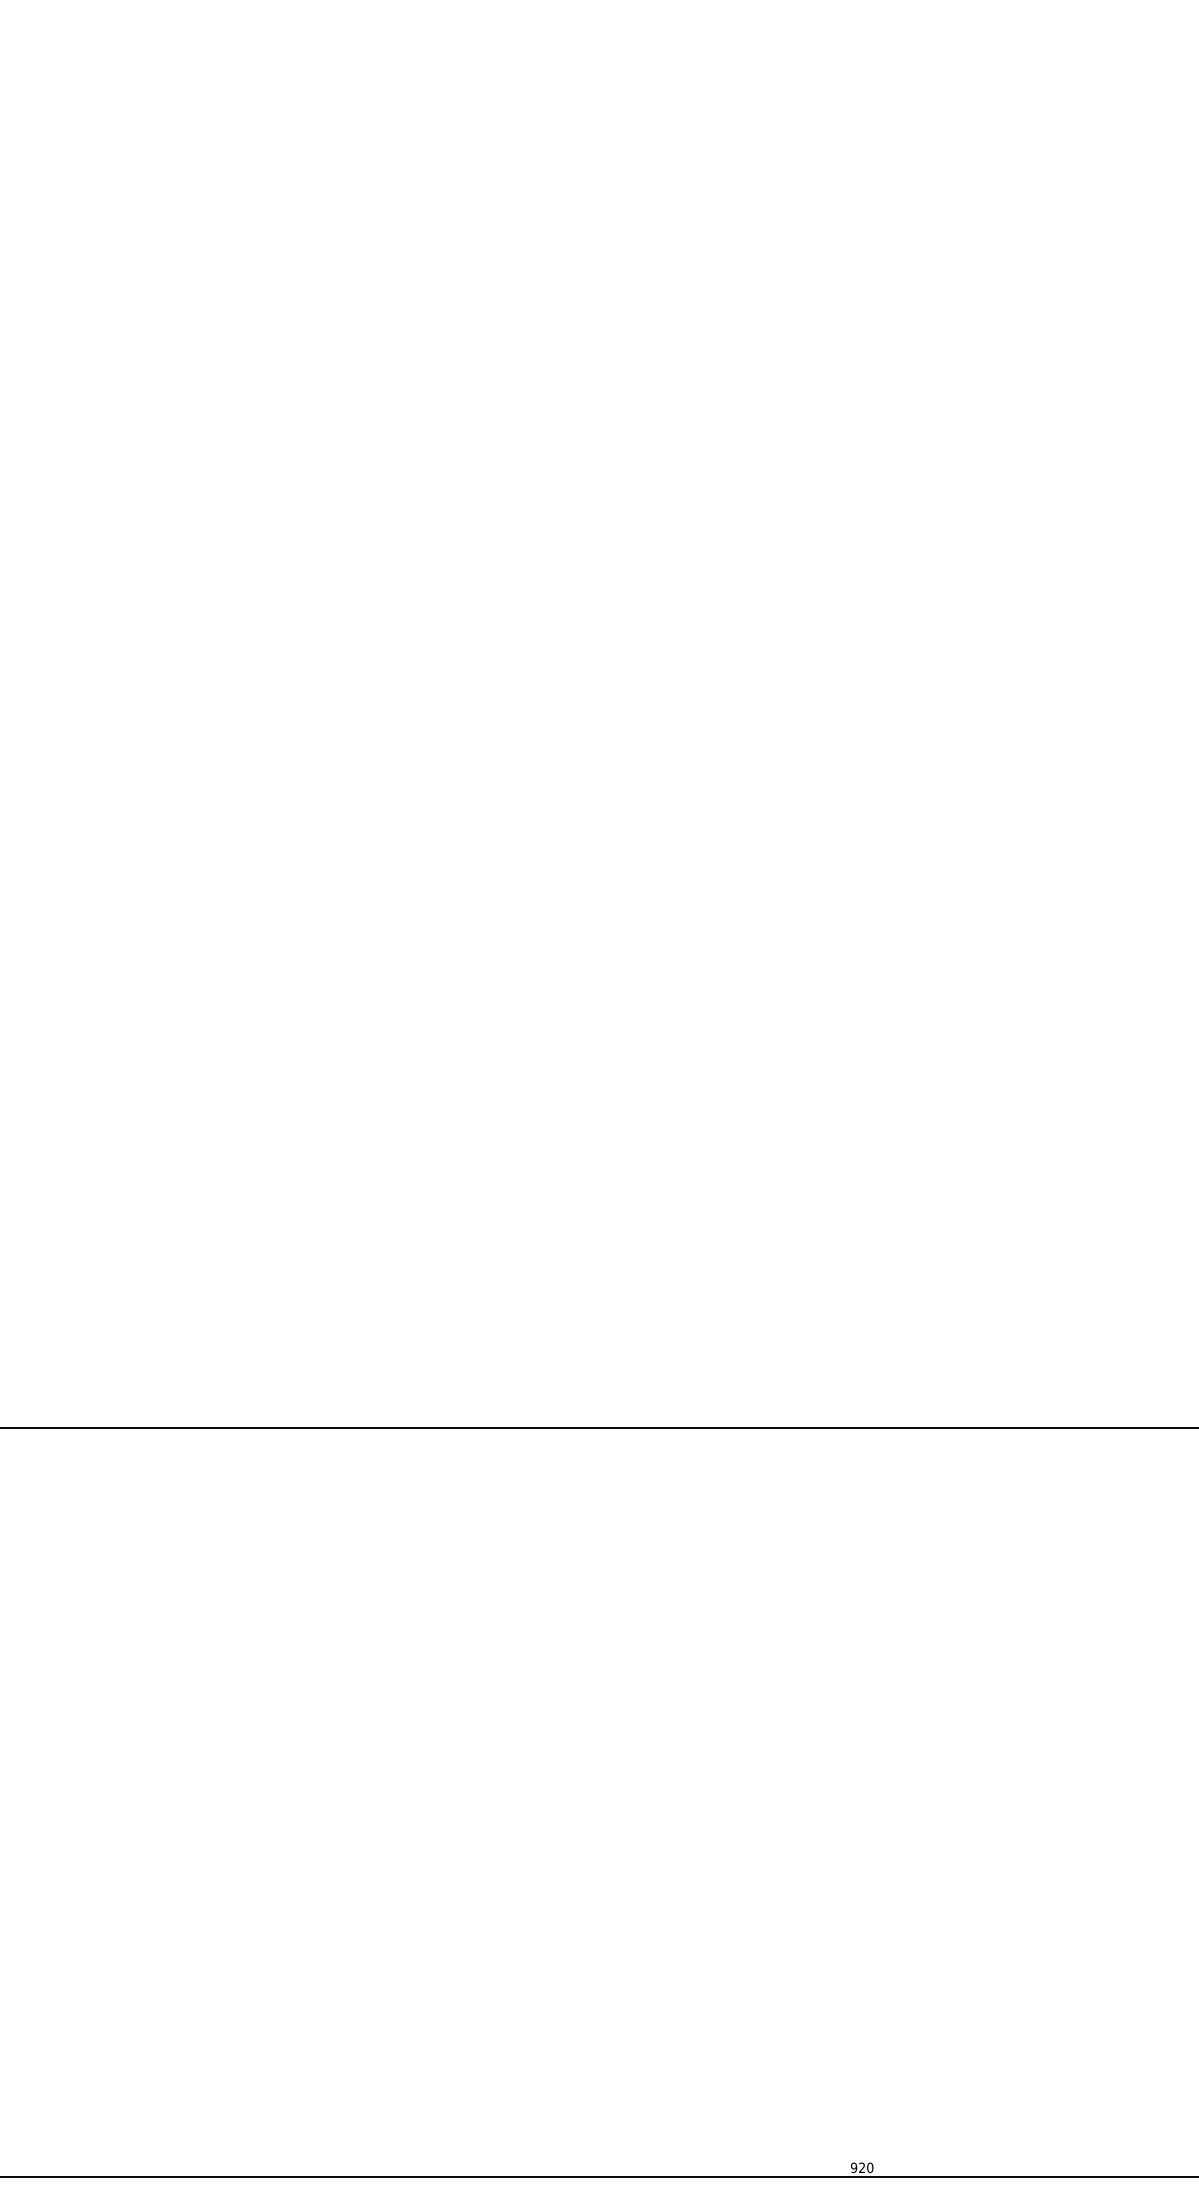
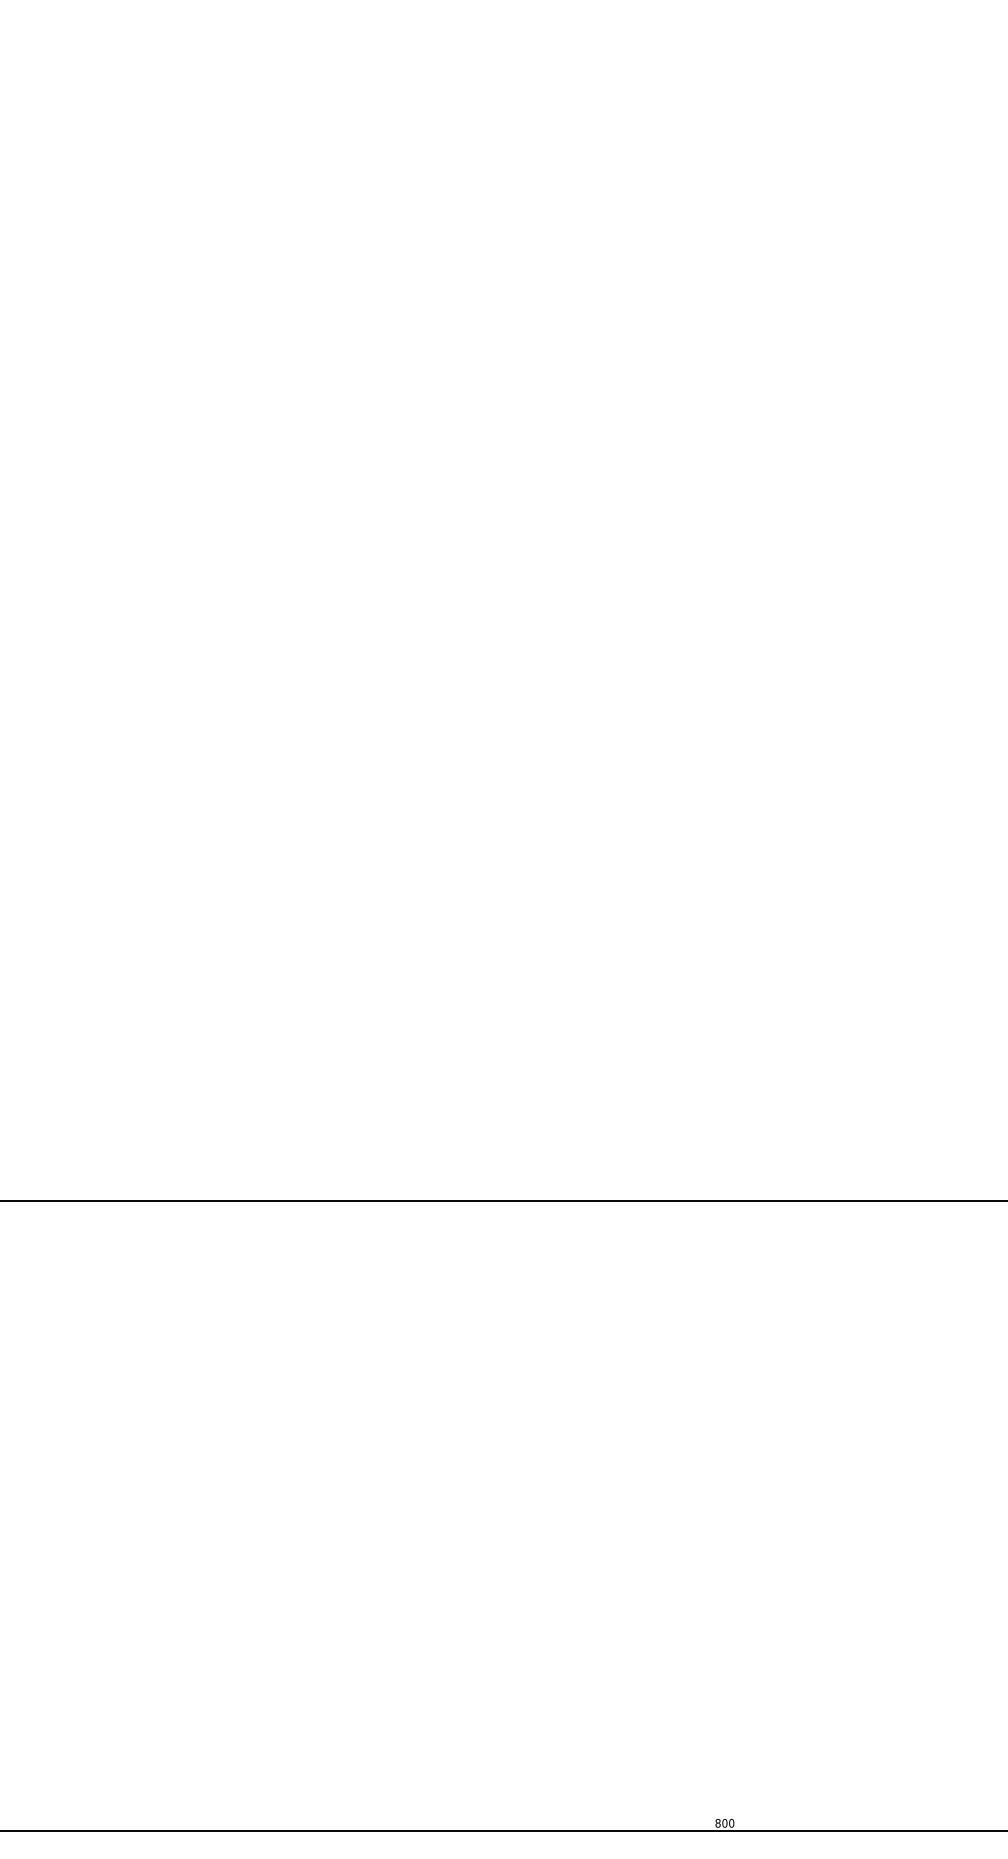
text: (858, 2167) -> (721, 1823), 920 -> 800

